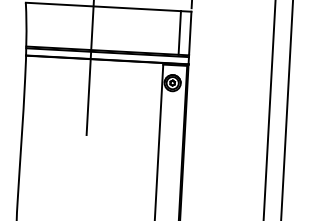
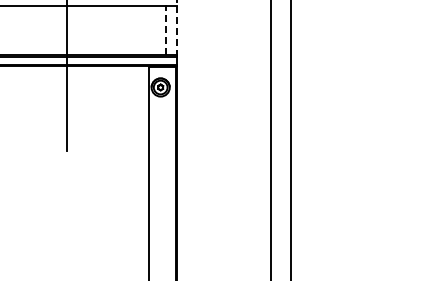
line: (179, 32) -> (165, 30), solid -> dashed
line: (190, 33) -> (177, 30), solid -> dashed

